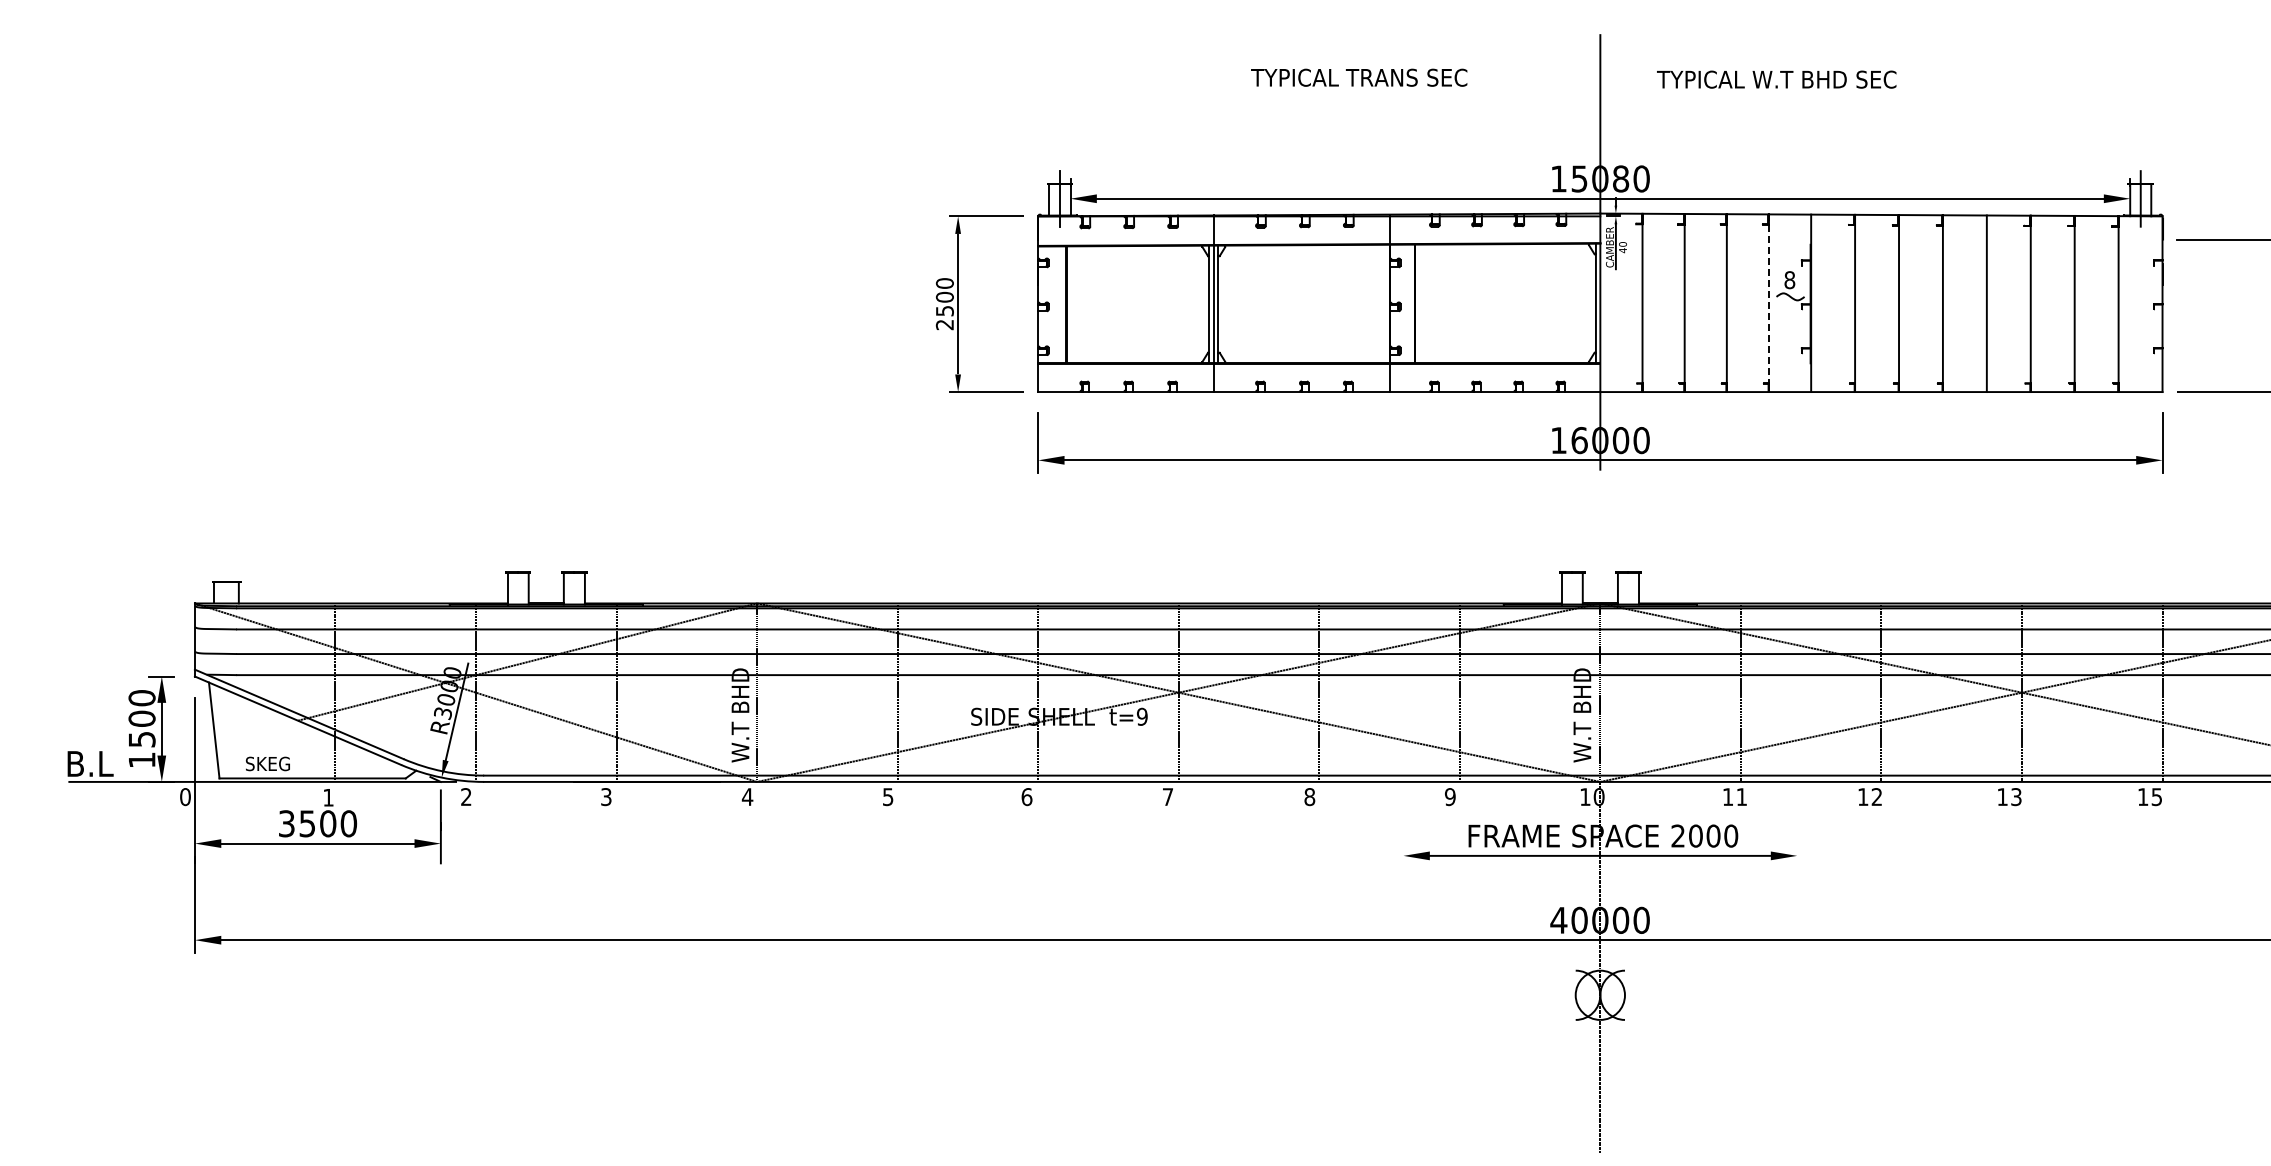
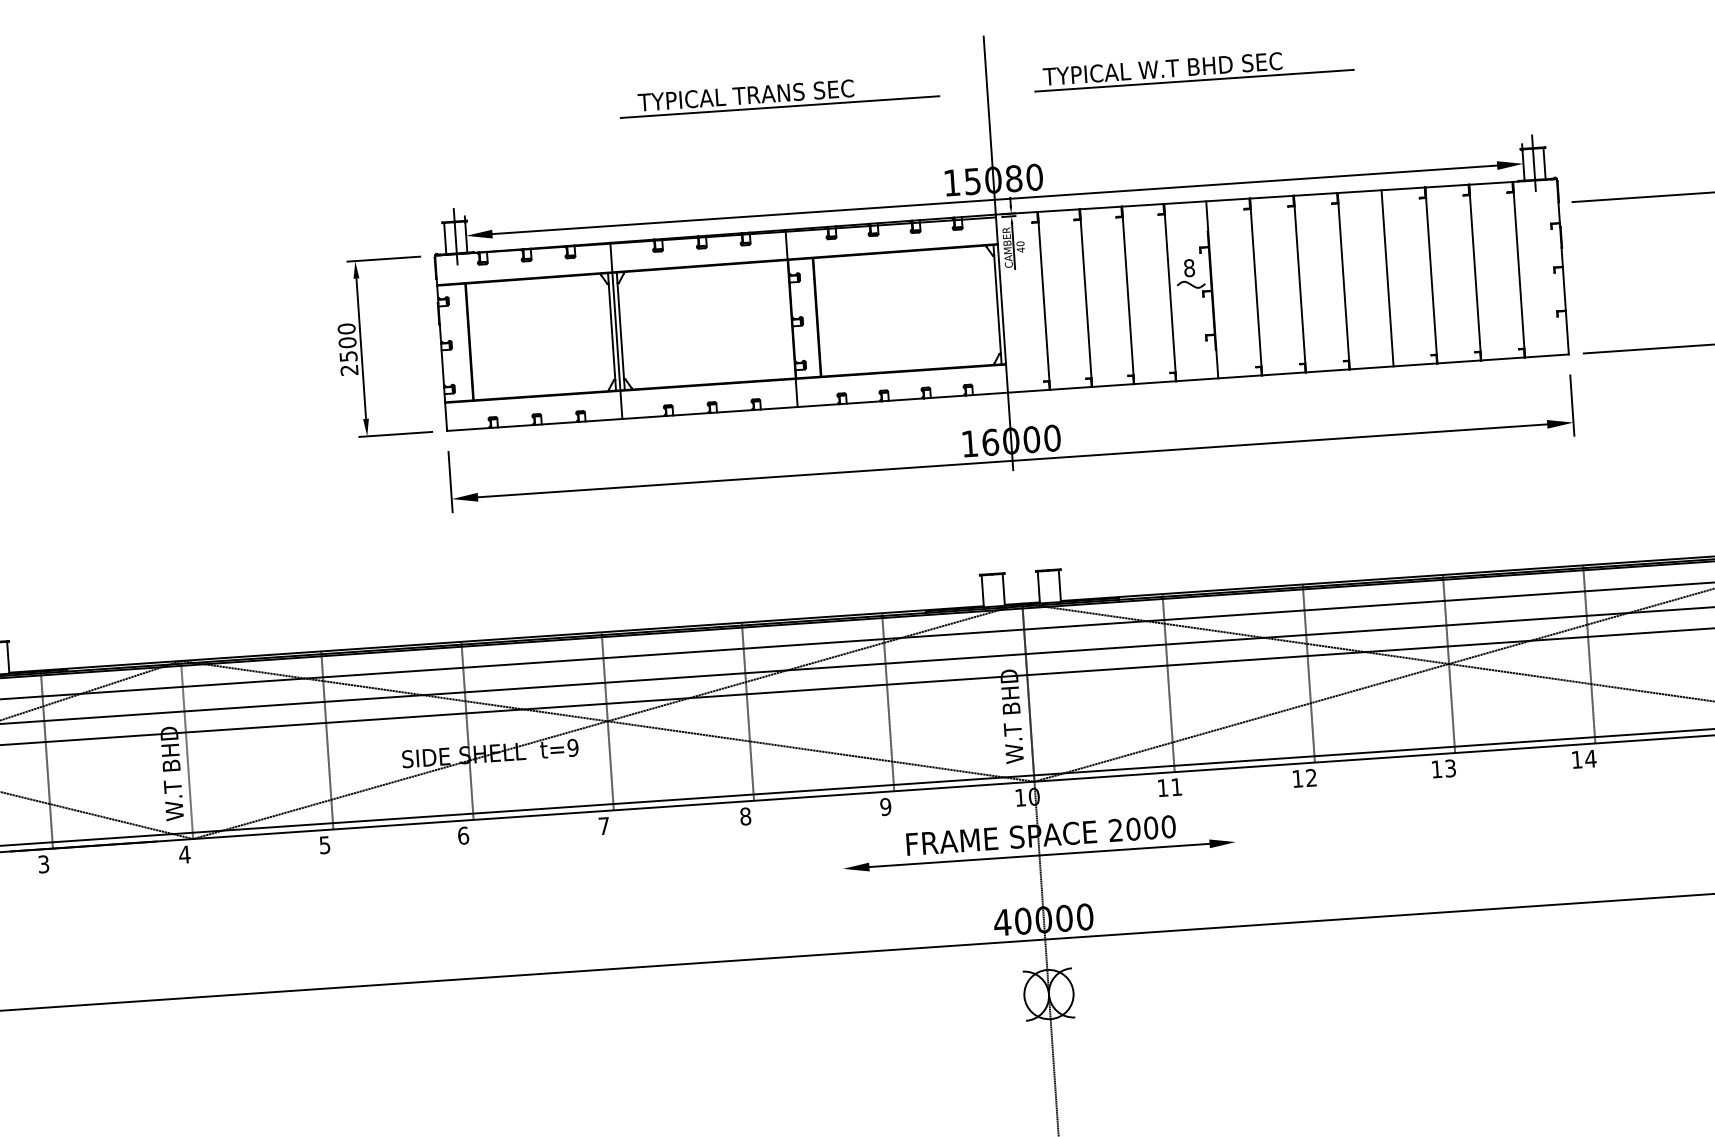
line: (1391, 91) -> (779, 107), added
line: (1807, 93) -> (1194, 80), added
line: (1769, 303) -> (1170, 292), dashed -> solid
text: (2156, 797) -> (1590, 759), 15 -> 14

